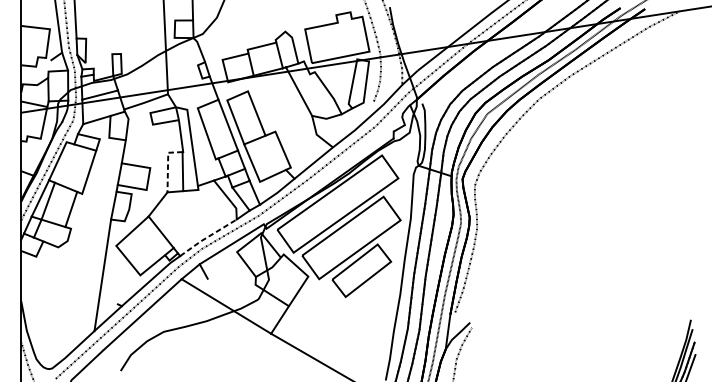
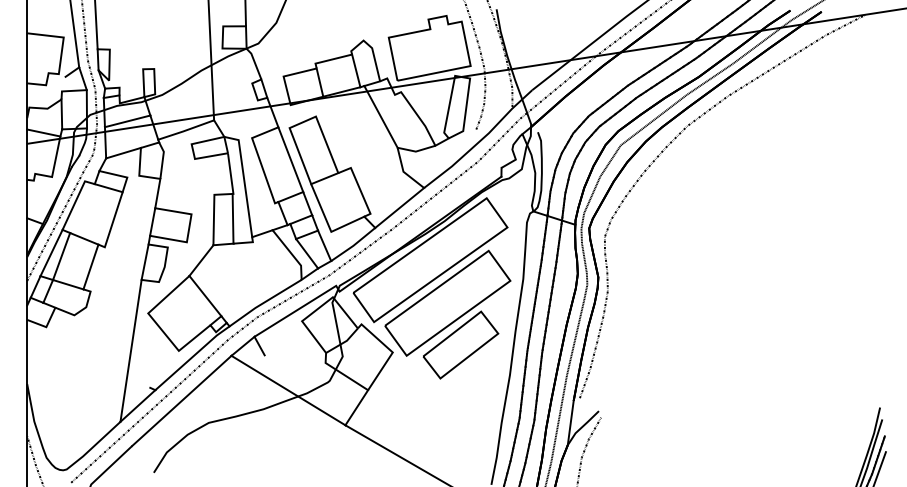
line: (168, 165) -> (214, 210), dashed -> solid
line: (207, 237) -> (264, 302), dashed -> solid

